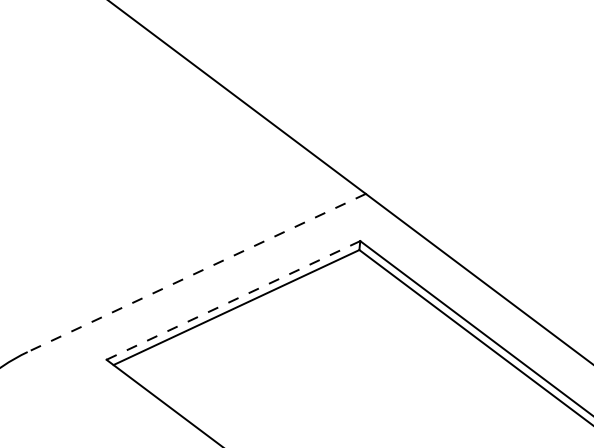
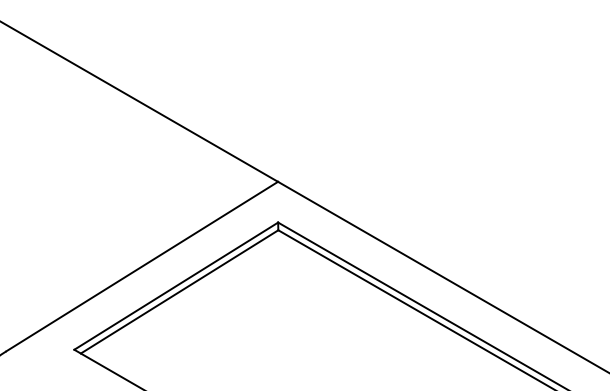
line: (195, 272) -> (141, 266), dashed -> solid
line: (233, 299) -> (176, 285), dashed -> solid

